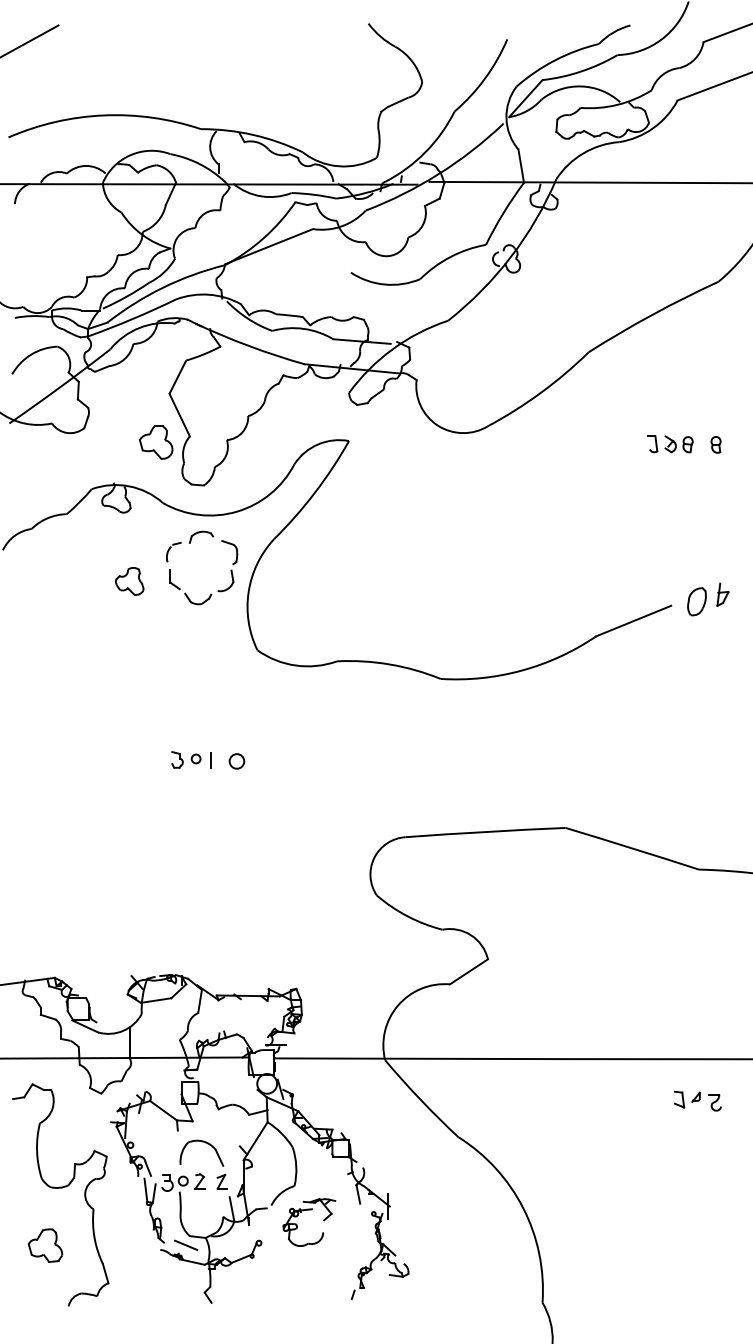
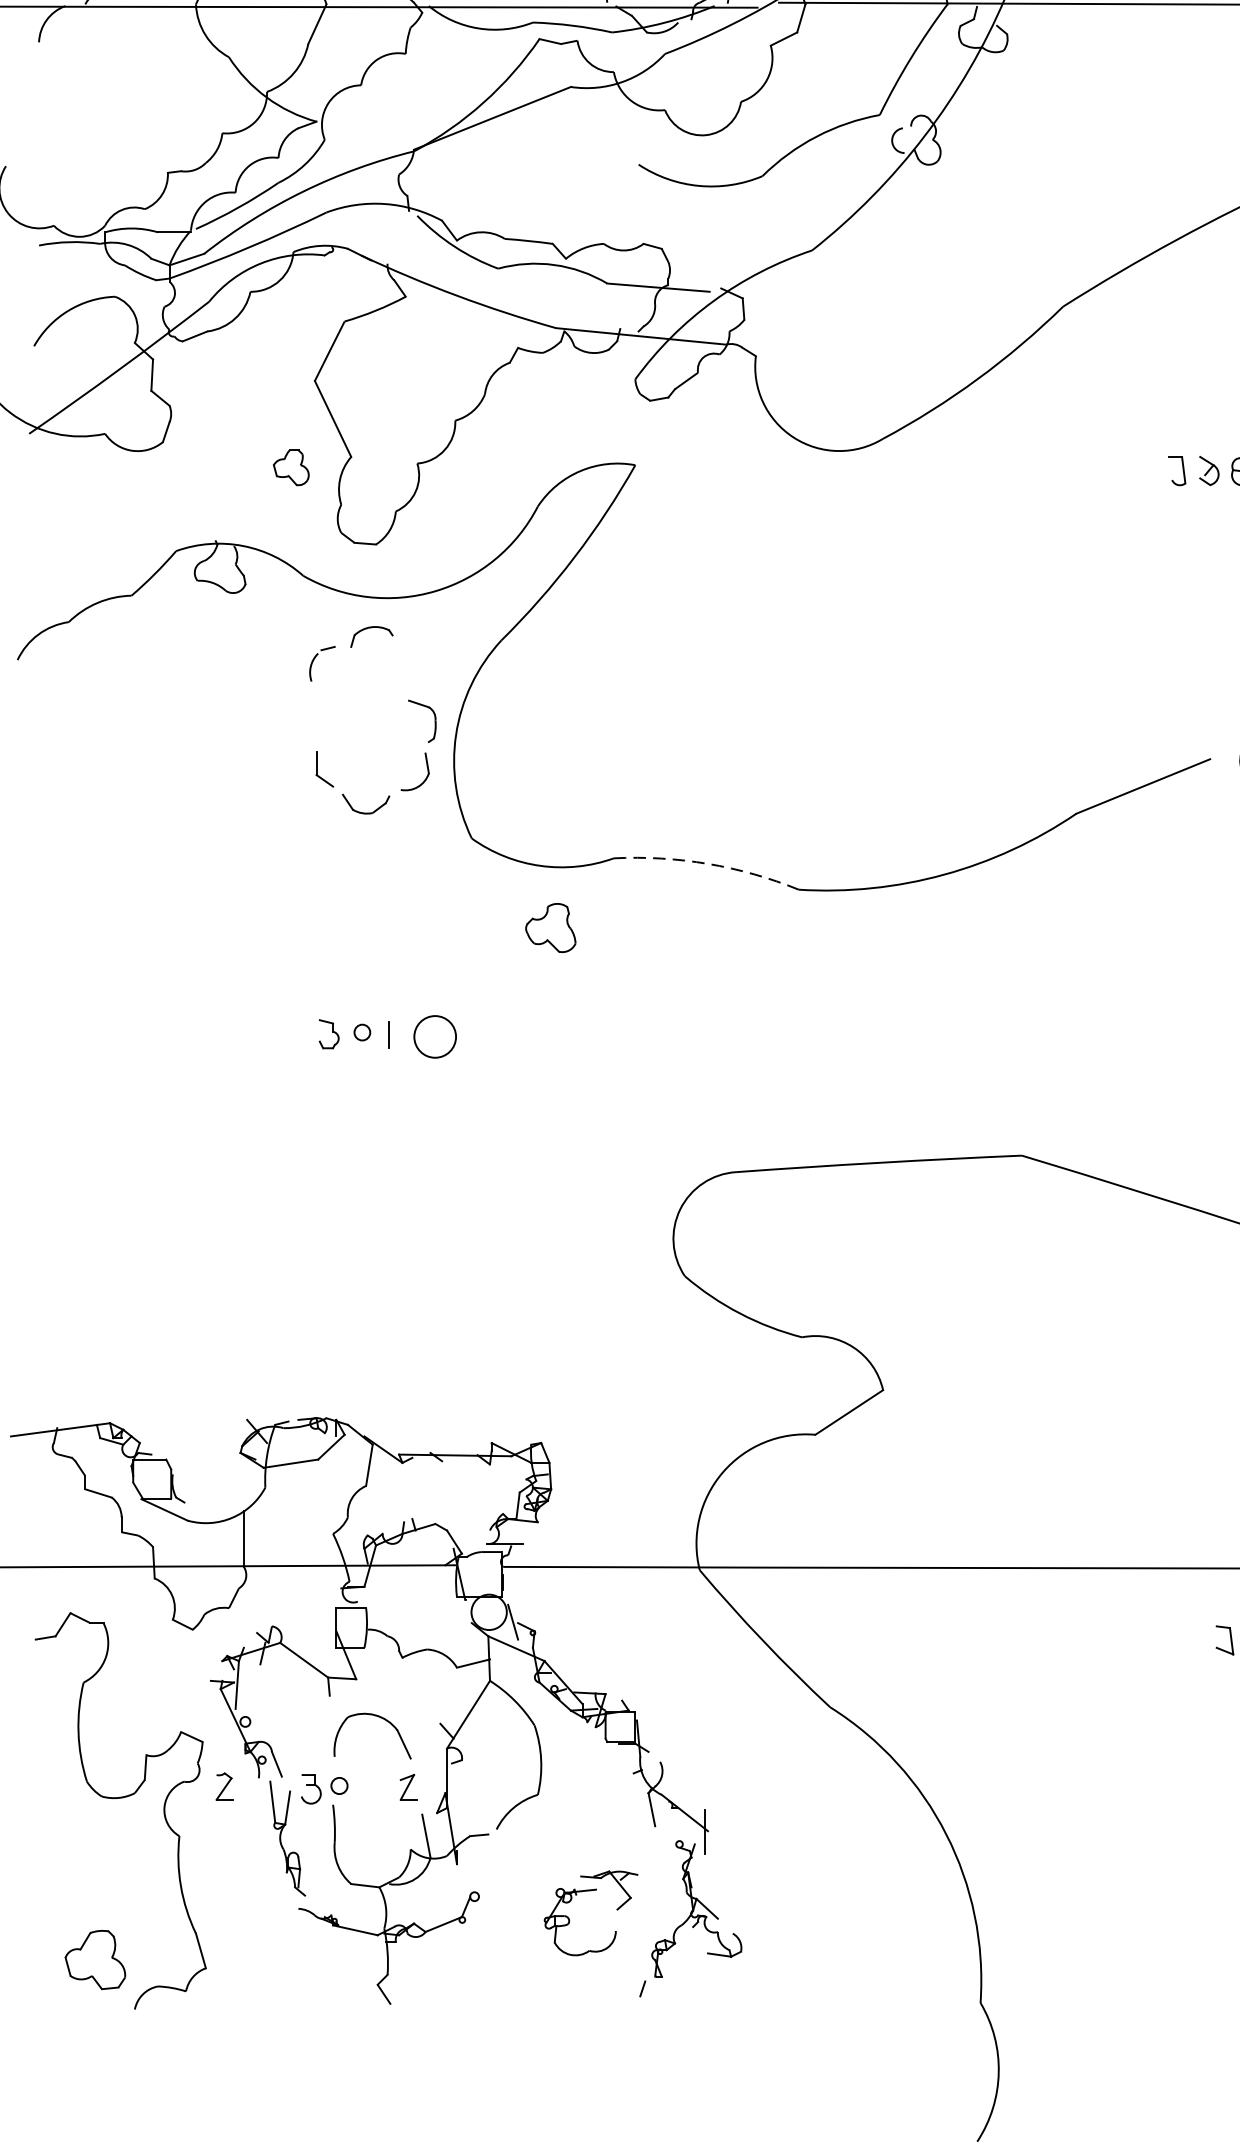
part: (156, 442) -> (291, 467), size x0.6
part: (129, 581) -> (550, 928), moved
part: (210, 593) -> (388, 794), moved
arc: (389, 664) -> (707, 863), solid -> dashed
circle: (236, 761) -> (434, 1037), size x1.6
part: (199, 1181) -> (223, 1786), moved
part: (309, 1210) -> (591, 1891), moved
line: (186, 1244) -> (345, 1899), removed
part: (45, 1245) -> (95, 1959), moved

